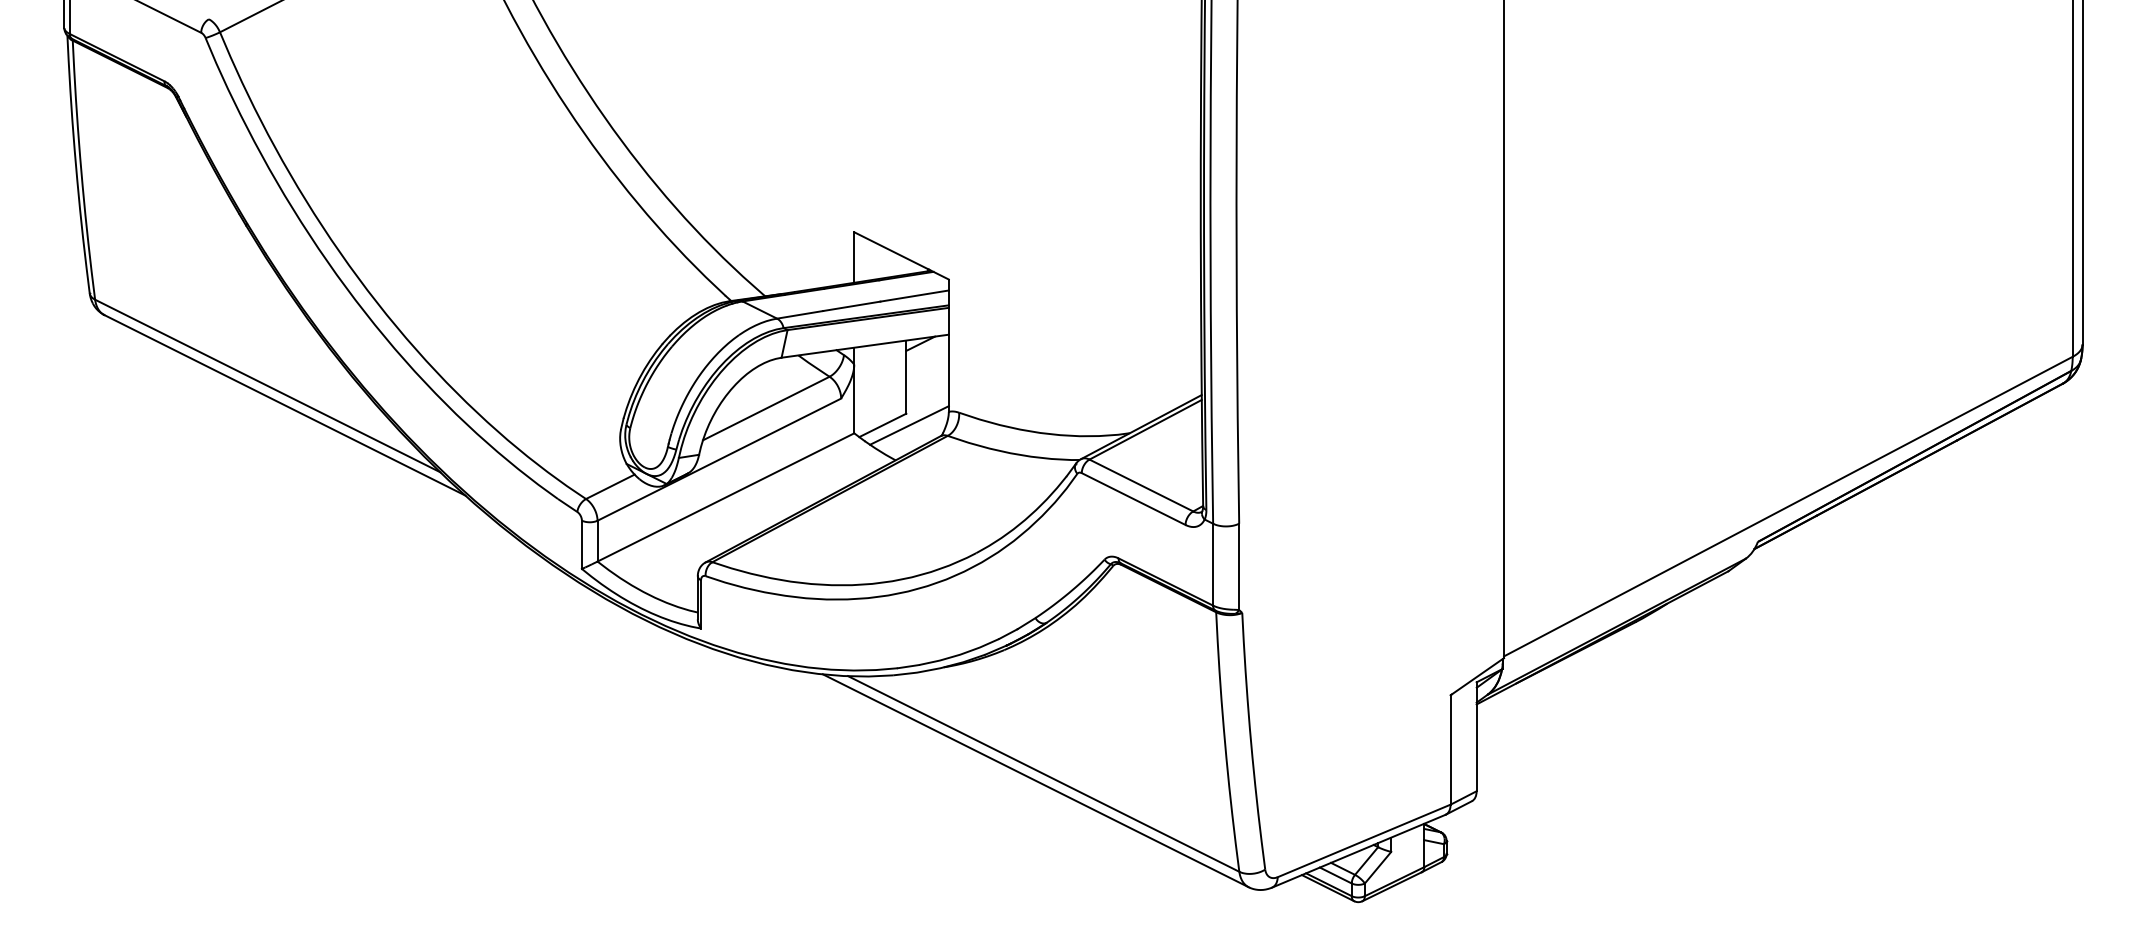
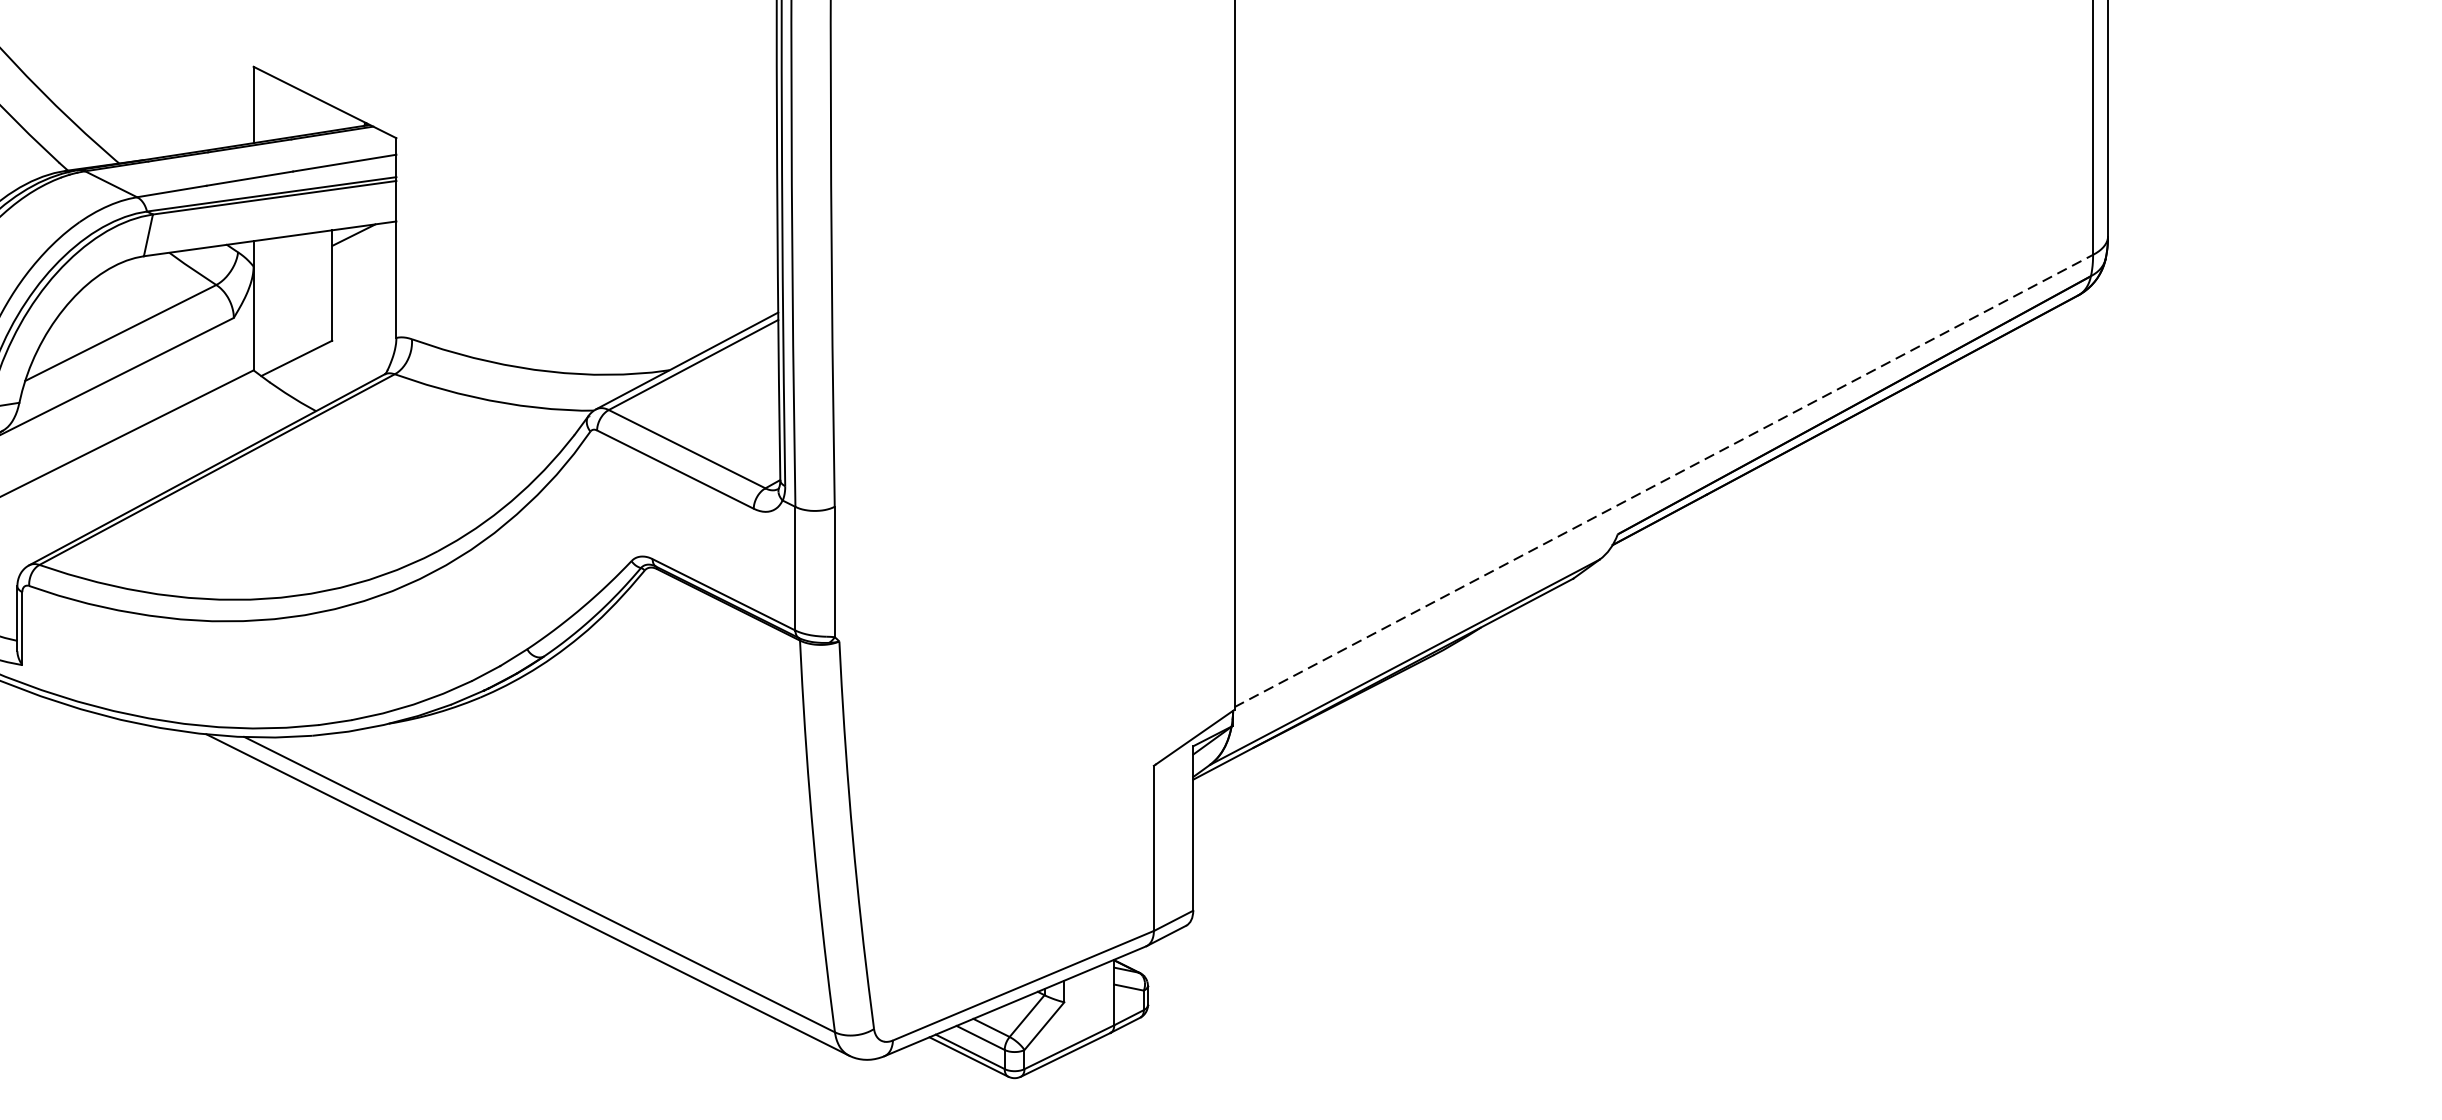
line: (909, 425) -> (337, 358), removed
line: (1788, 506) -> (1664, 480), solid -> dashed

